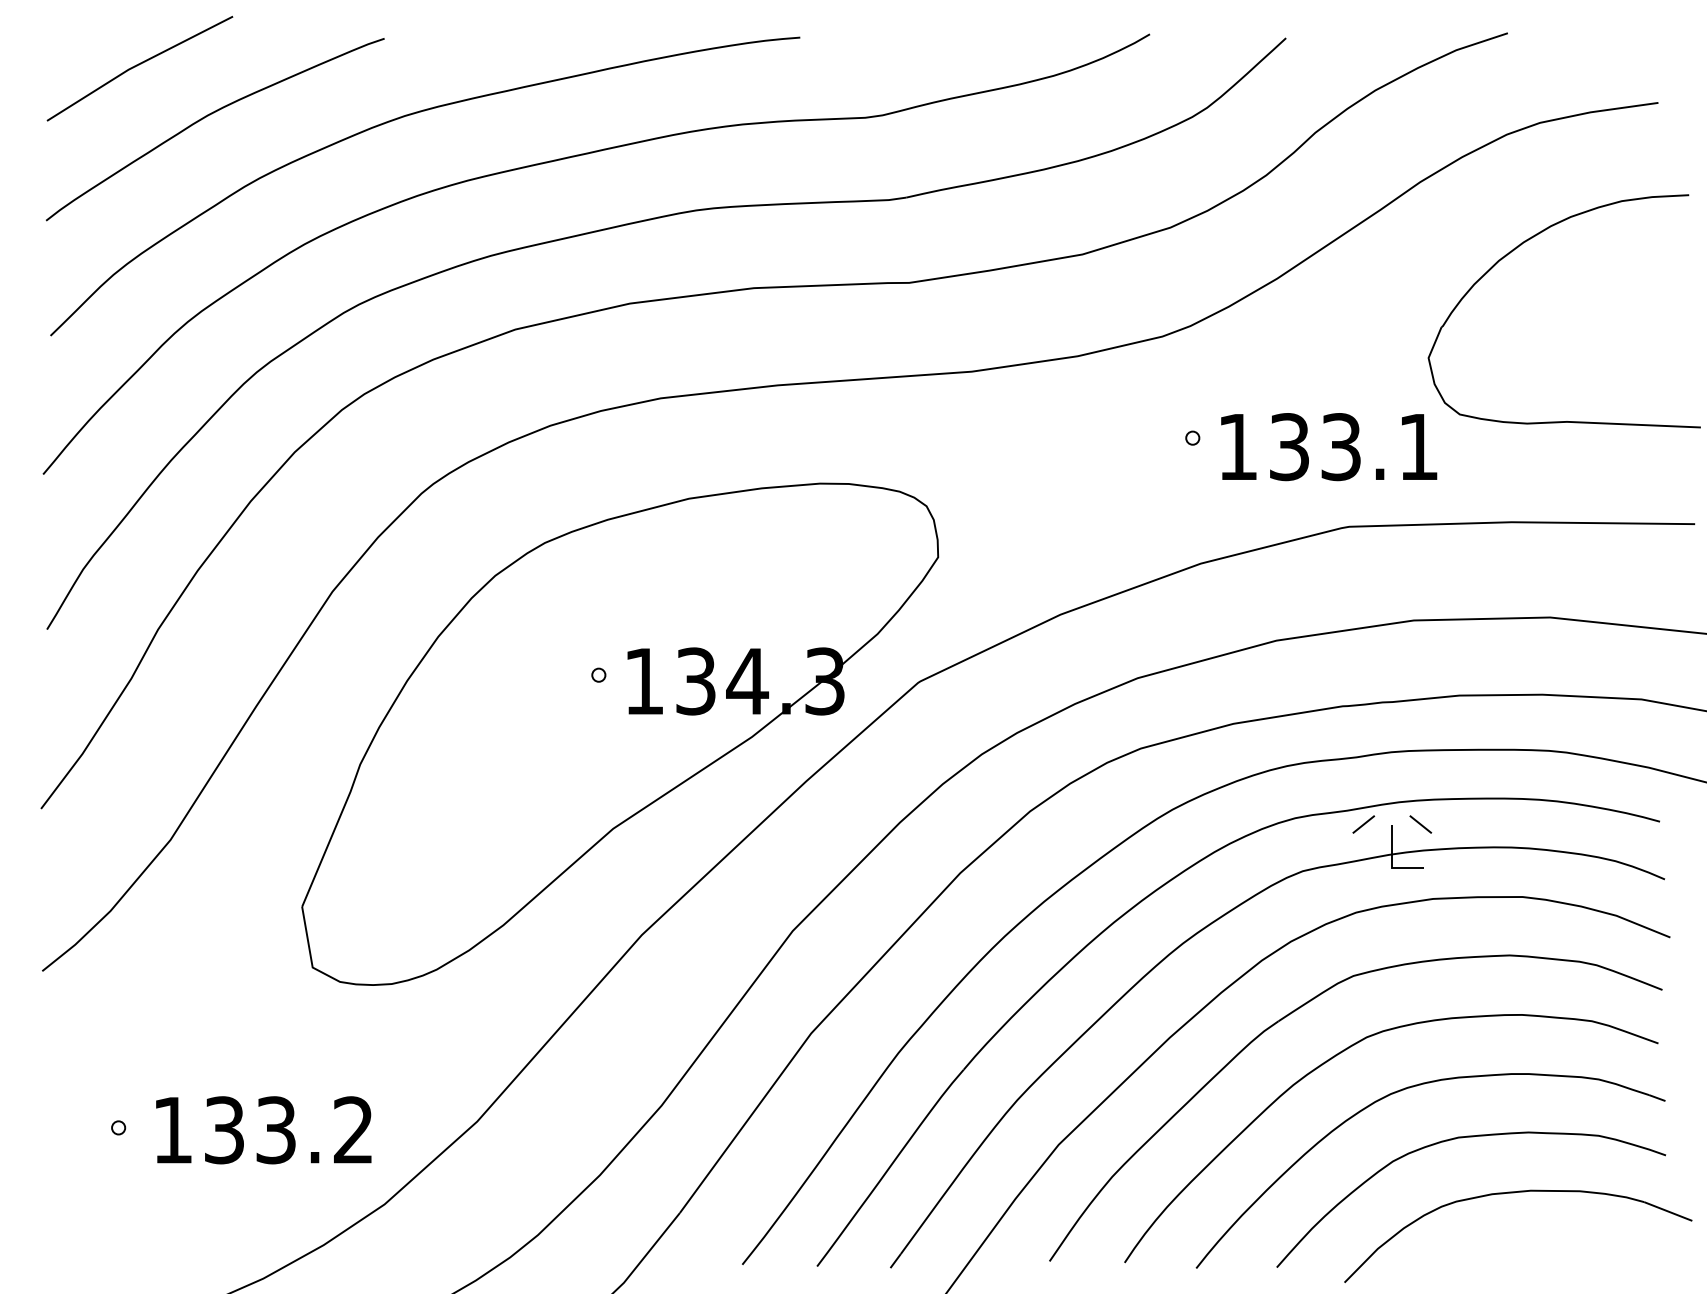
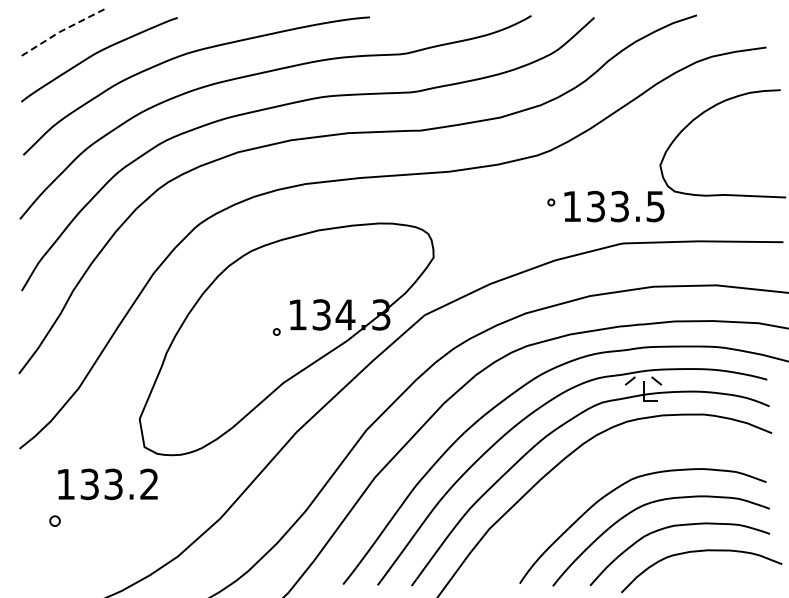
line: (137, 63) -> (63, 29), solid -> dashed
text: (1418, 446) -> (655, 206), 133.1 -> 133.5
part: (598, 674) -> (276, 331), moved
part: (1294, 1013) -> (598, 468), removed
part: (117, 1128) -> (54, 521), size x1.6
text: (262, 1130) -> (107, 484), moved

